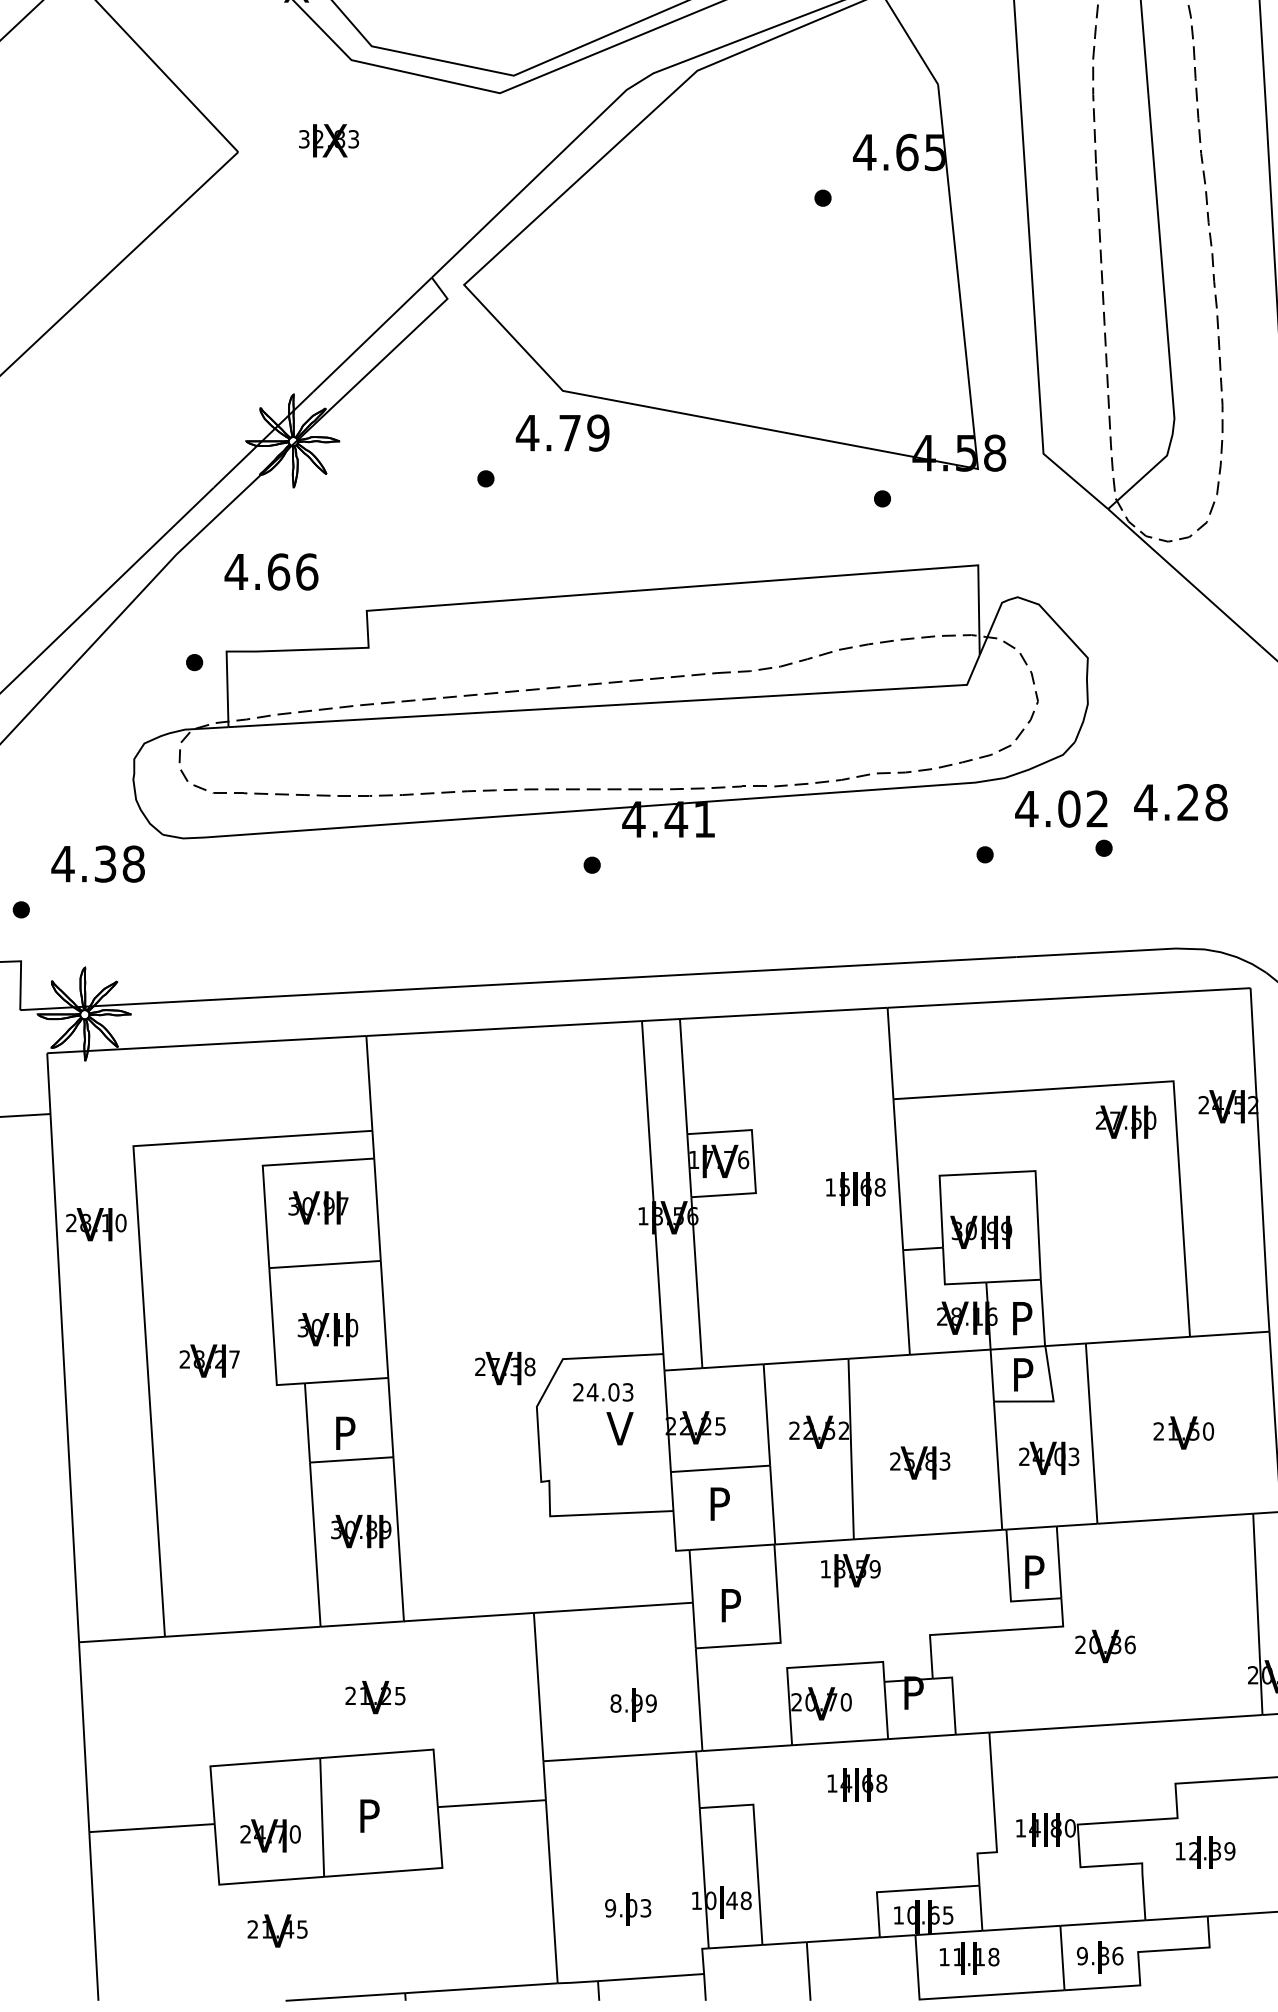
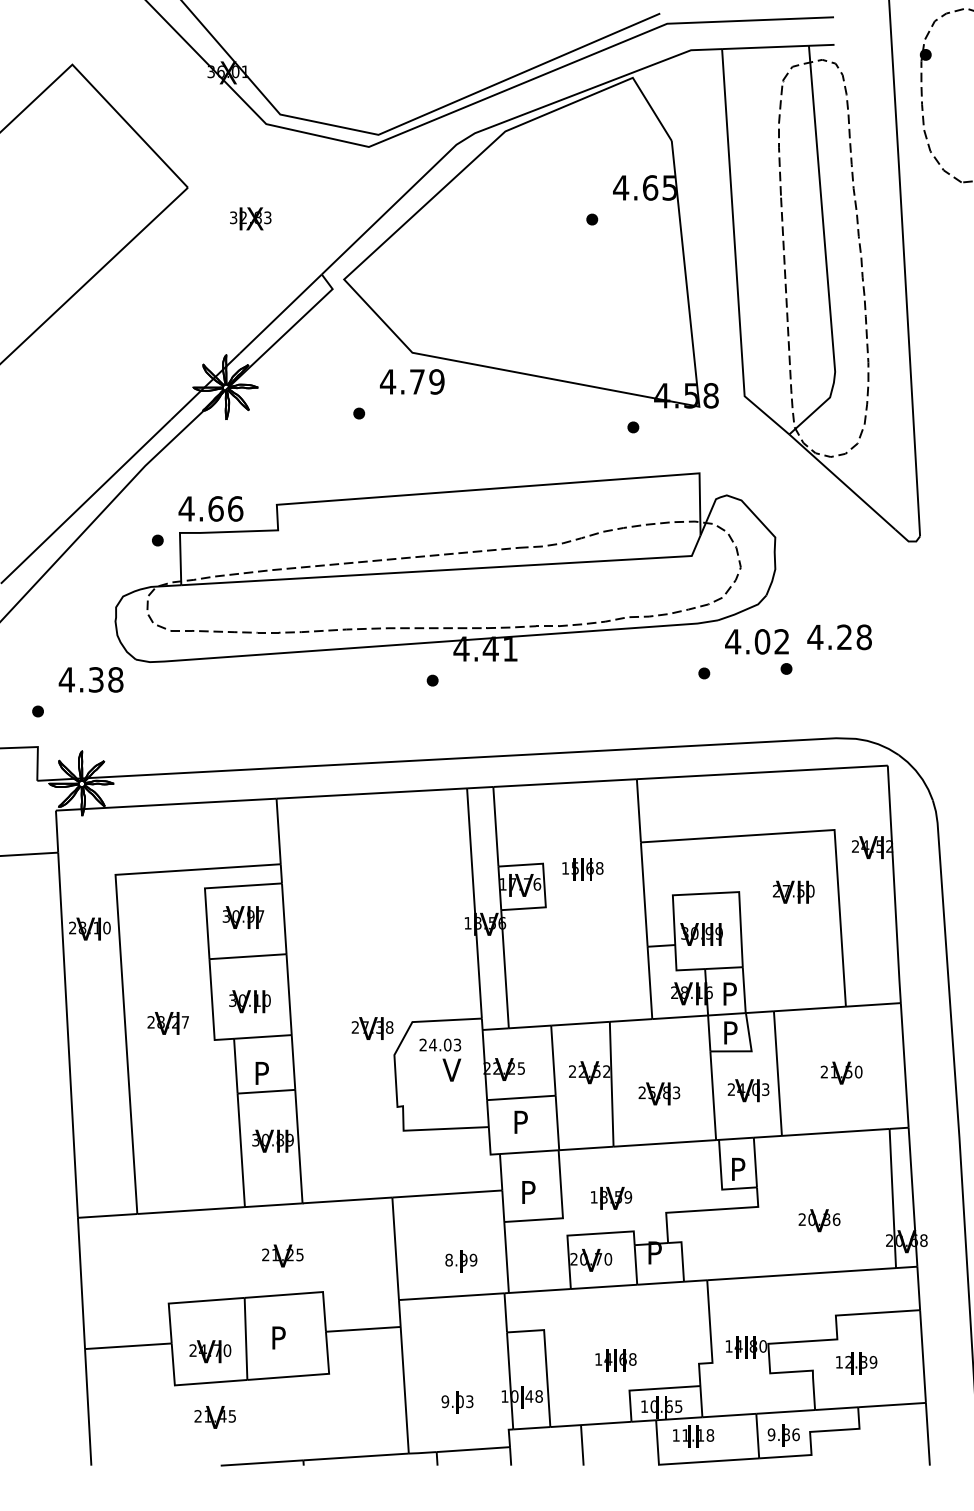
text: (328, 140) -> (250, 218), moved
text: (270, 571) -> (210, 508), moved
text: (1125, 1121) -> (793, 891), moved
text: (855, 1189) -> (582, 869), moved
text: (850, 1570) -> (611, 1198), moved
text: (1105, 1646) -> (819, 1220), moved
text: (856, 1785) -> (615, 1360), moved

